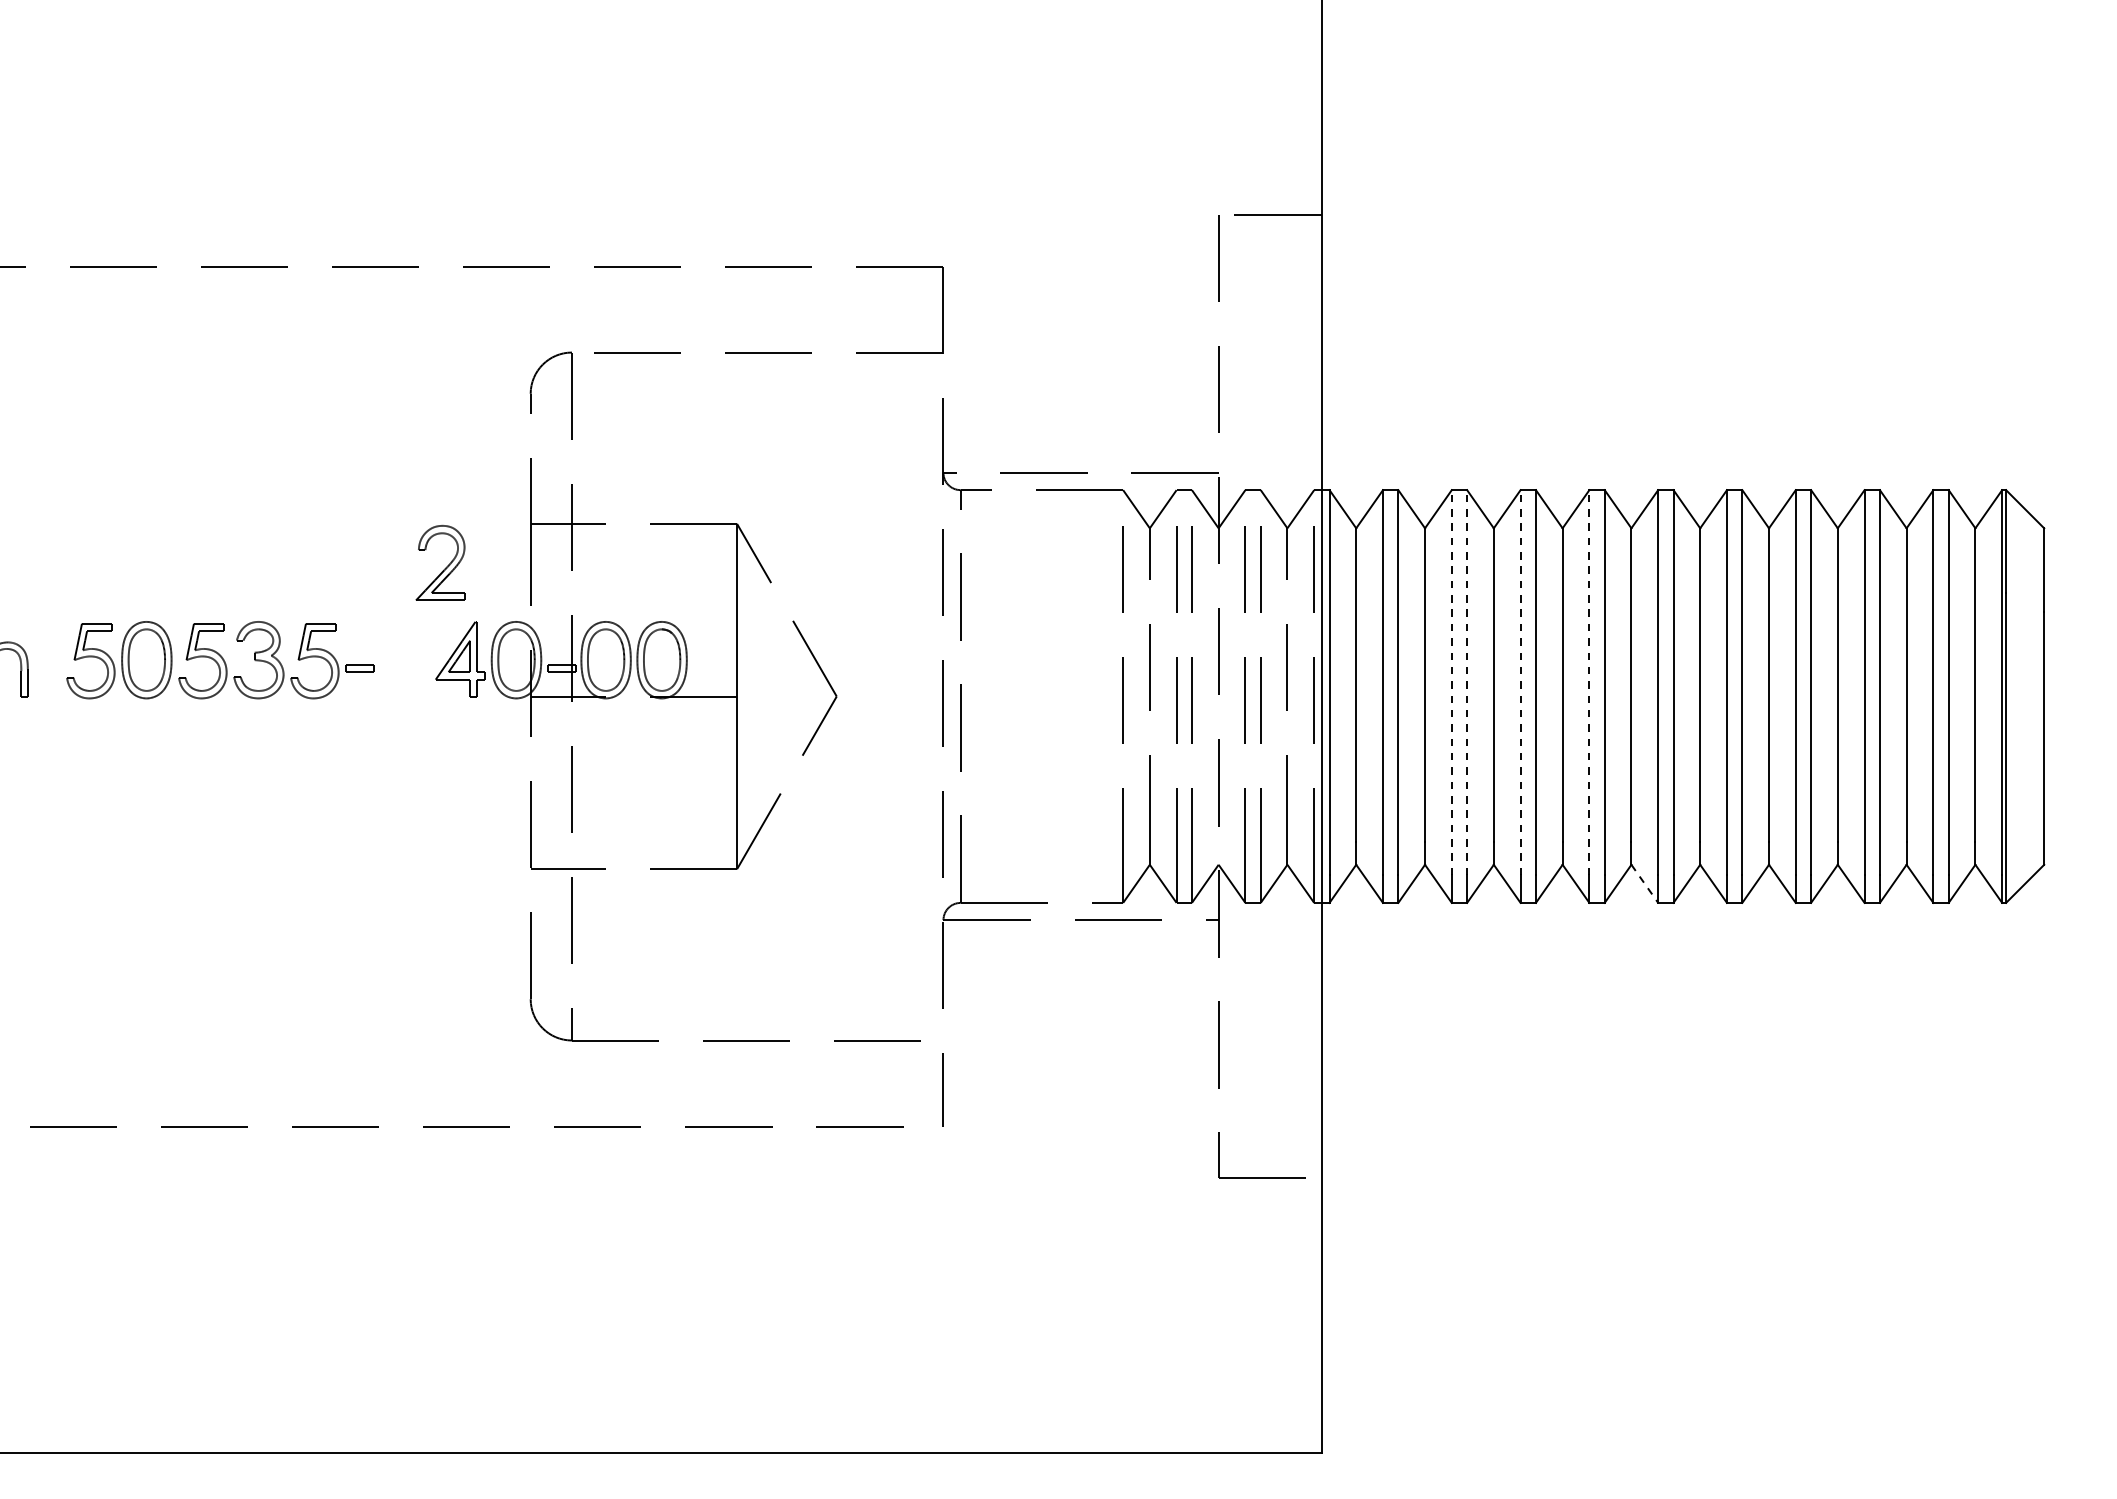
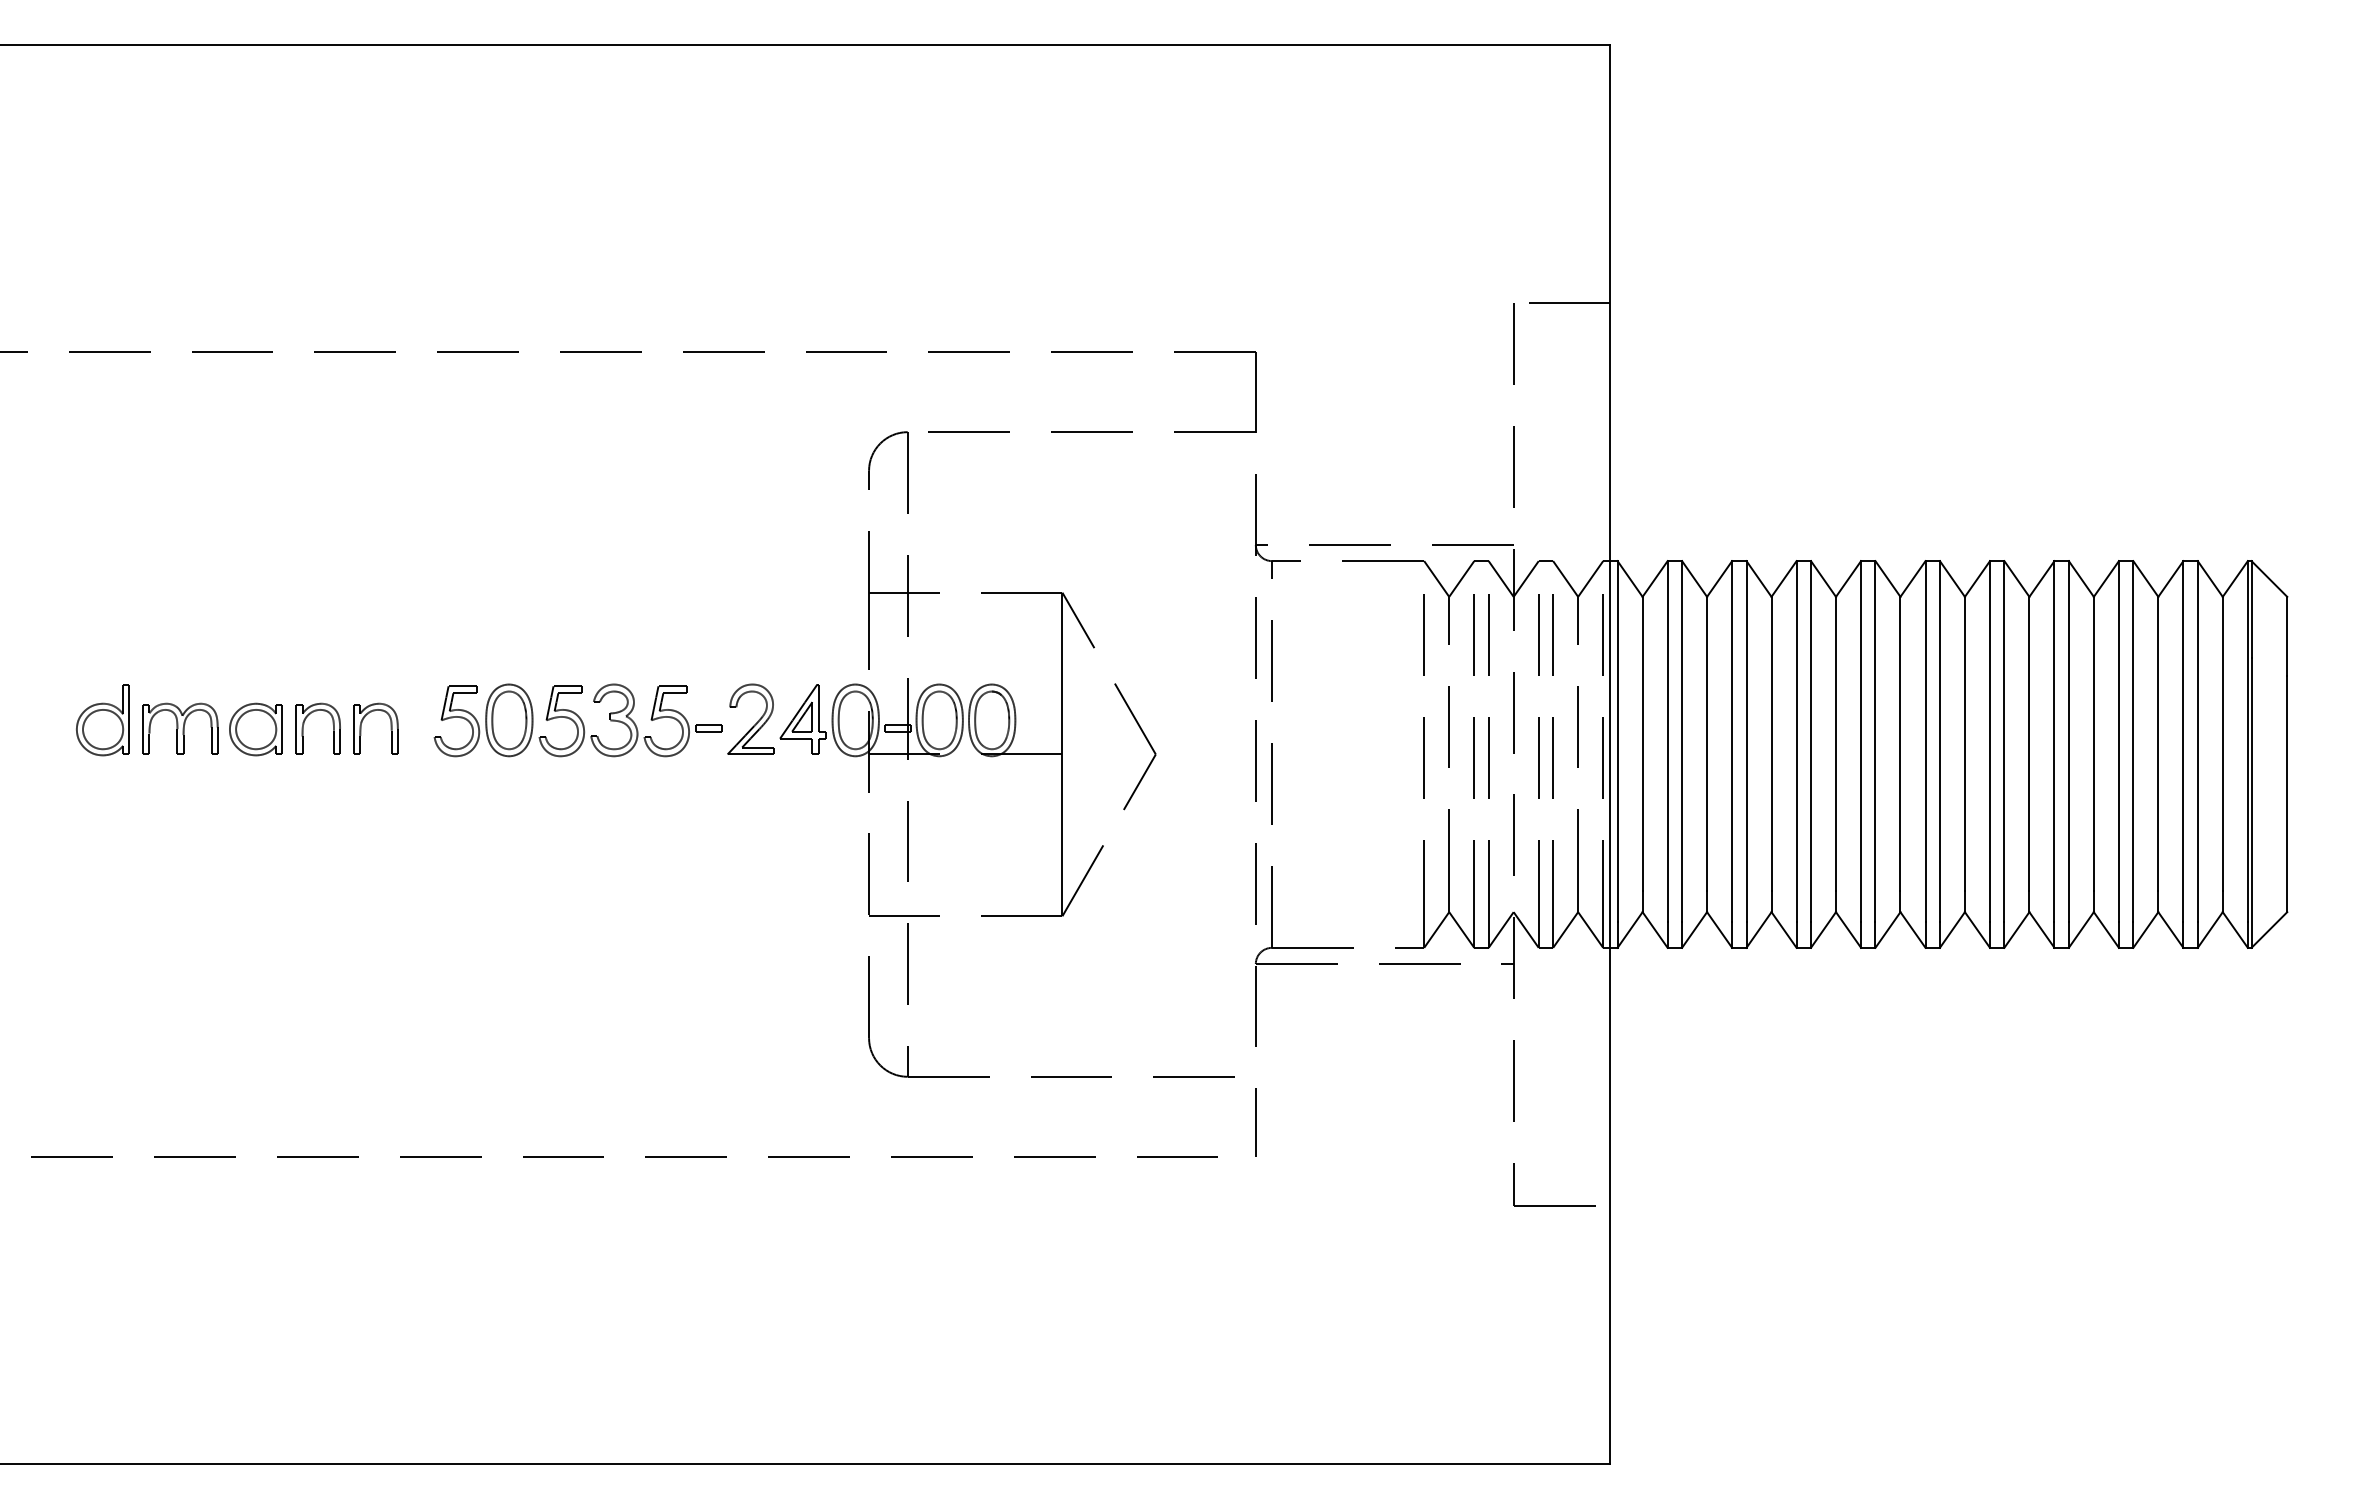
part: (445, 567) -> (755, 723), moved
line: (1452, 682) -> (1732, 741), dashed -> solid
line: (1467, 682) -> (1746, 741), dashed -> solid
line: (1520, 682) -> (1796, 741), dashed -> solid
line: (1589, 682) -> (1861, 741), dashed -> solid
line: (1645, 884) -> (1913, 930), dashed -> solid

